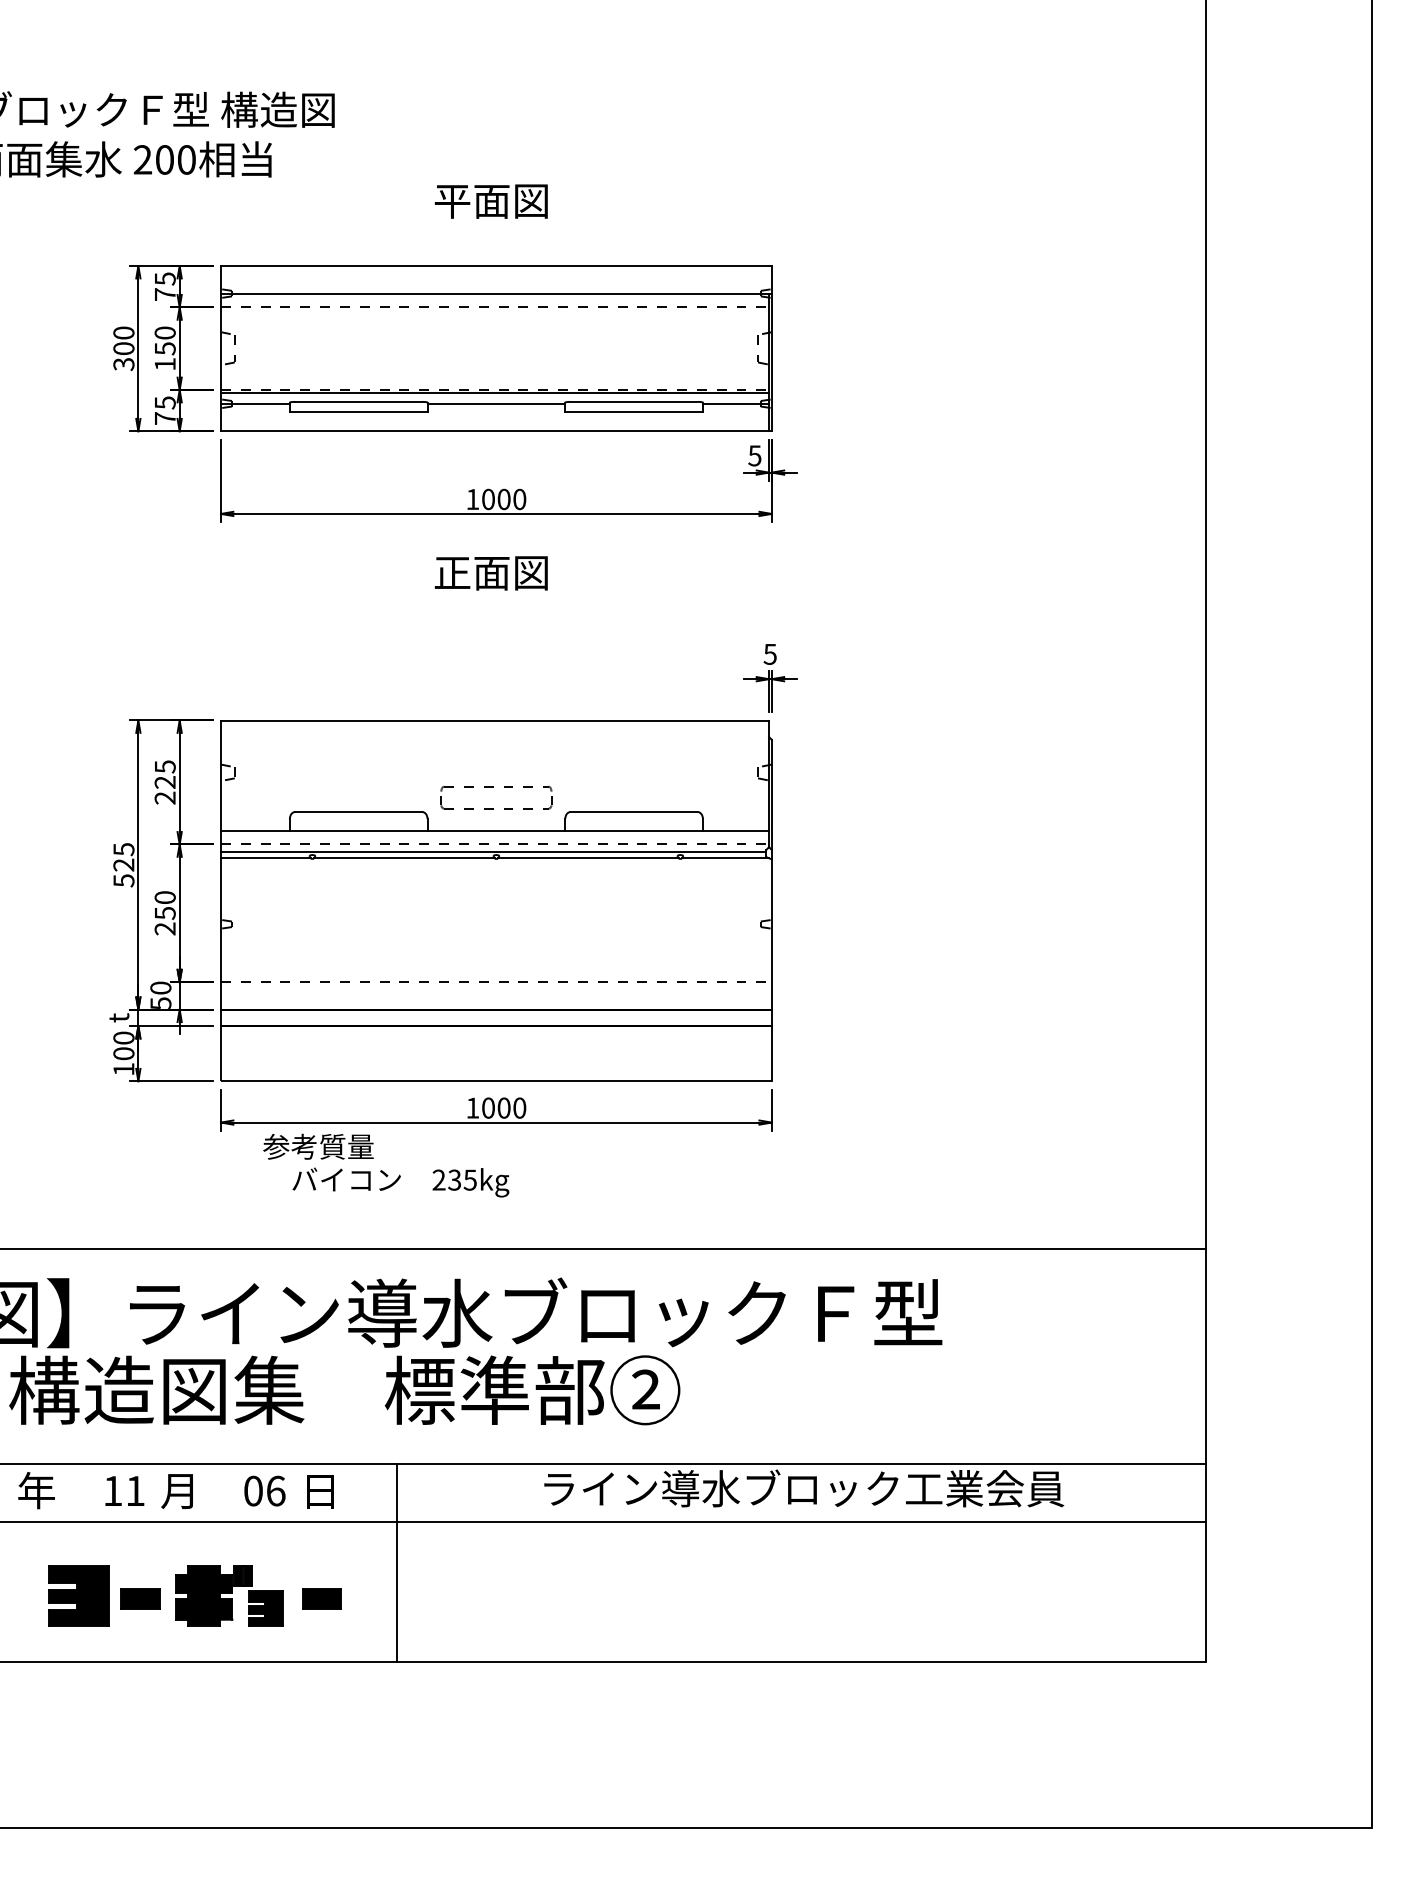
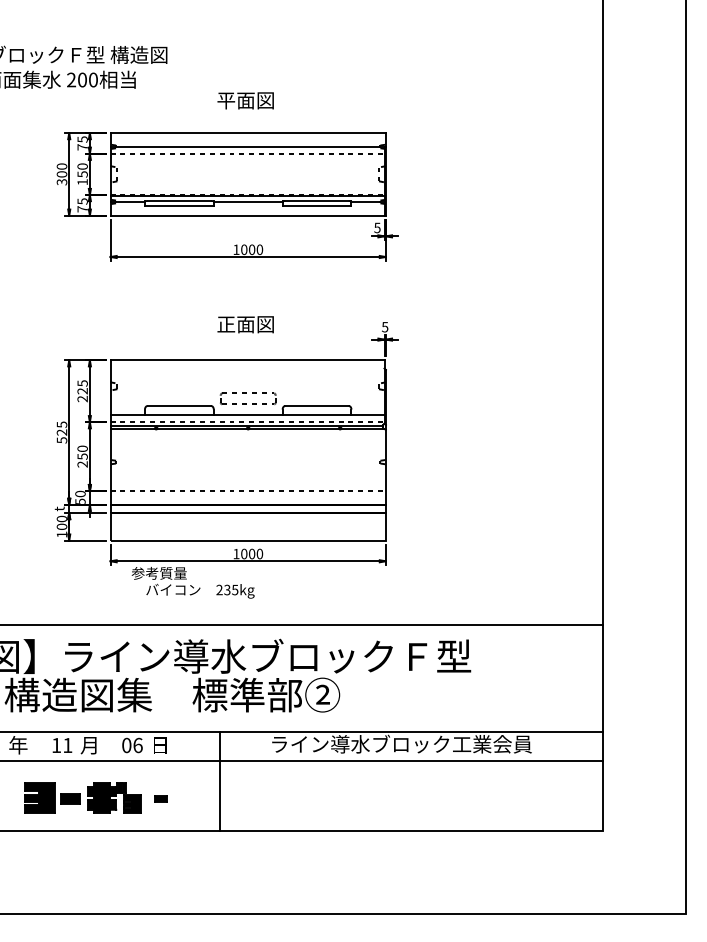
text: (490, 572) -> (245, 324), moved
line: (396, 1563) -> (220, 781), moved
part: (320, 1597) -> (160, 798), size x0.6

